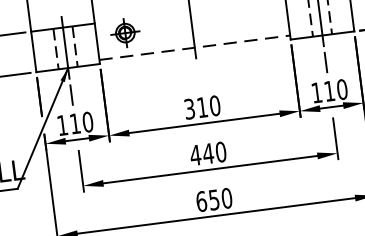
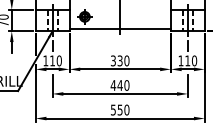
line: (195, 48) -> (120, 29), dashed -> solid
text: (201, 106) -> (119, 60), 310 -> 330
text: (201, 200) -> (113, 109), 650 -> 550

